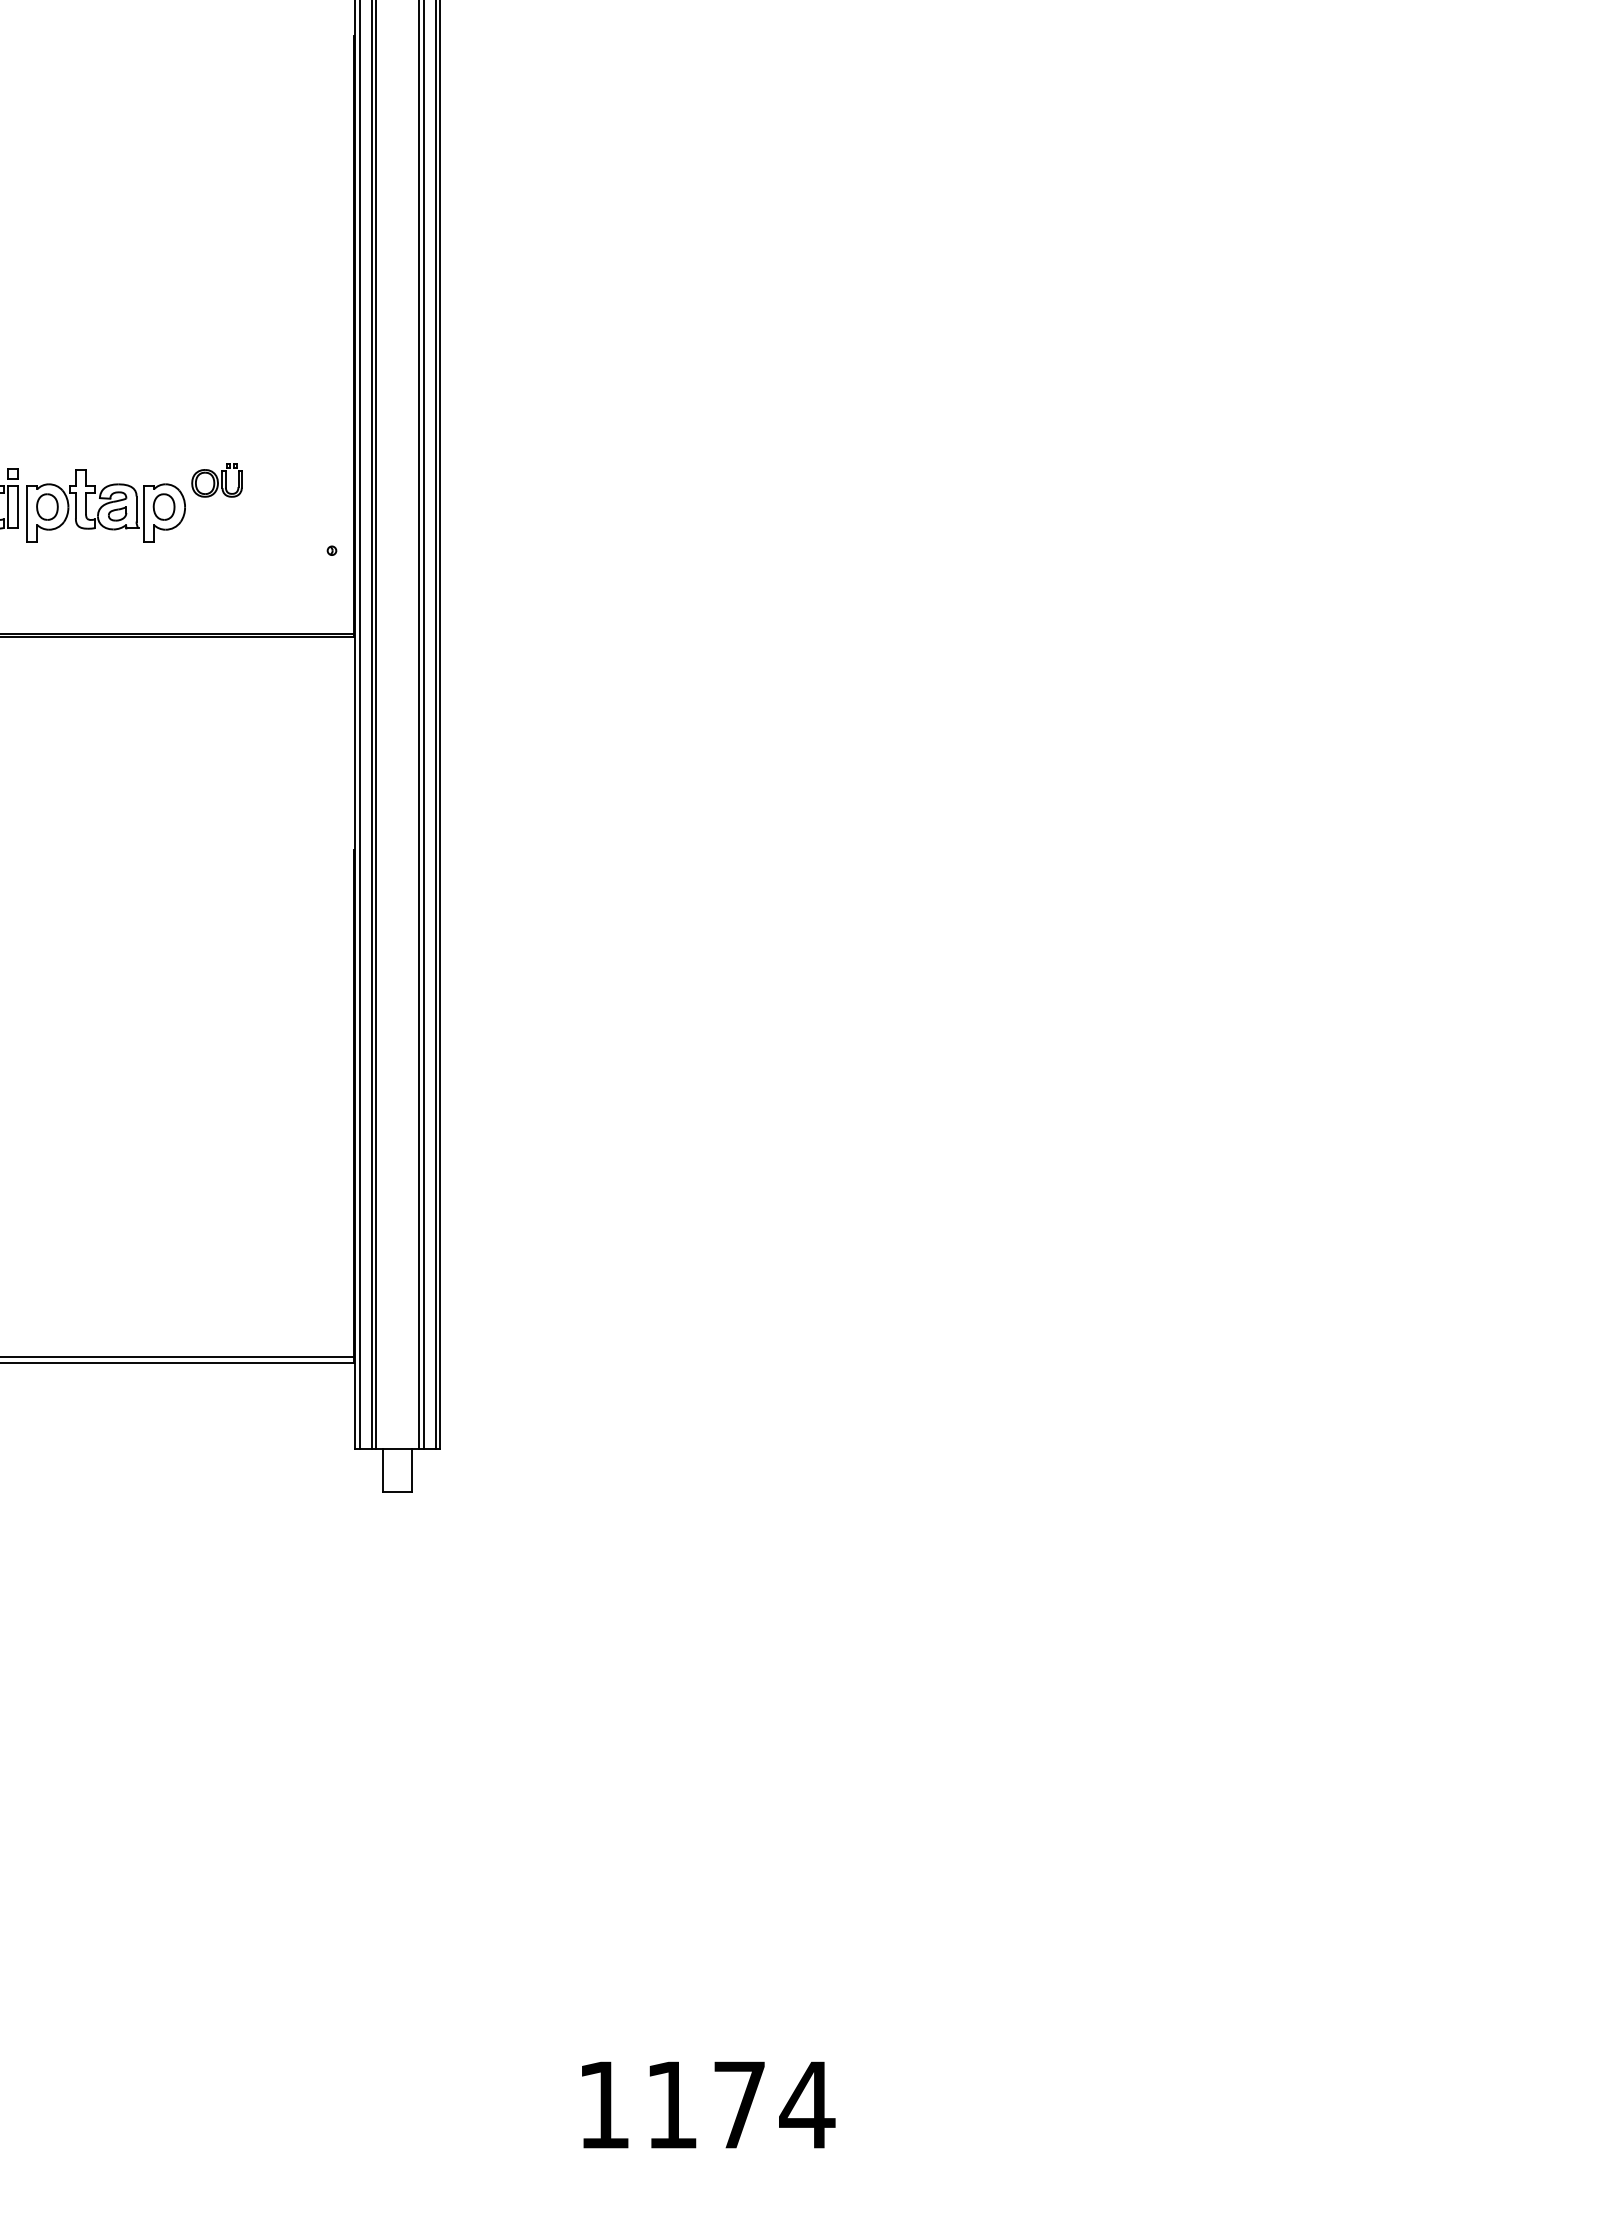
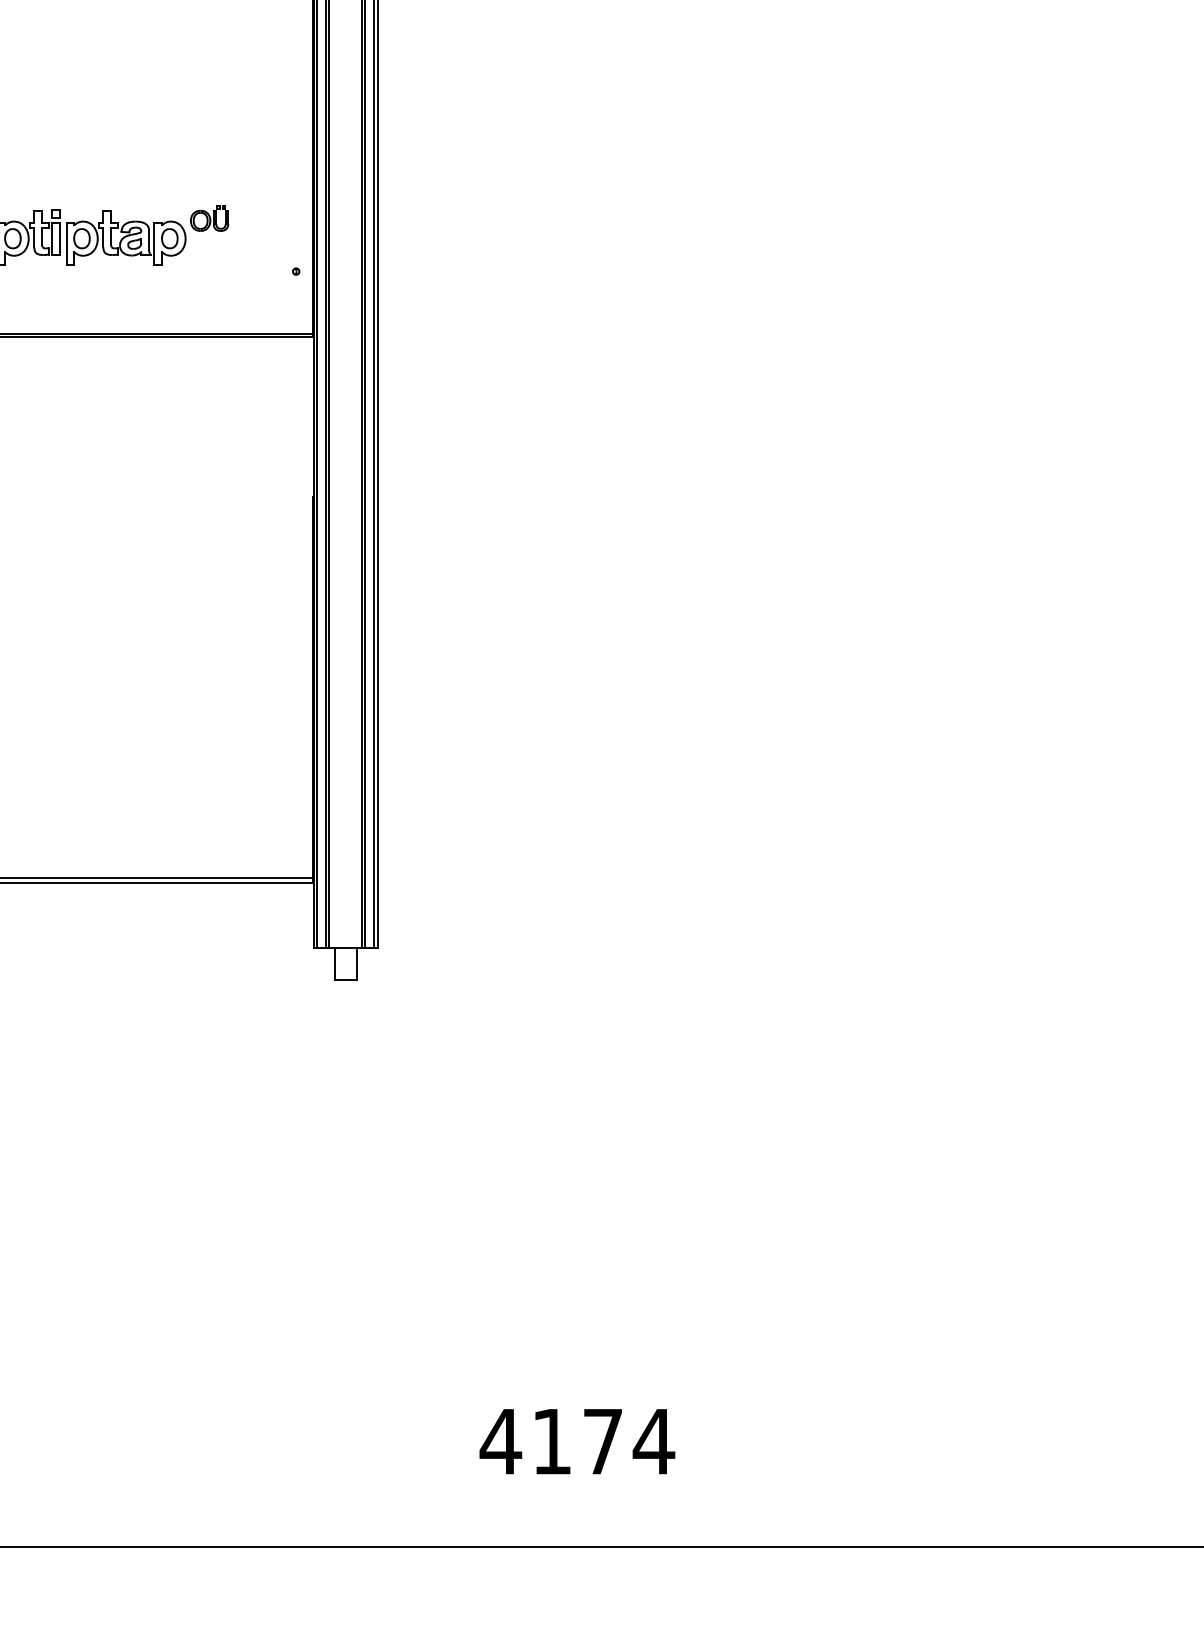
text: (603, 2104) -> (500, 1441), 1174 -> 4174

